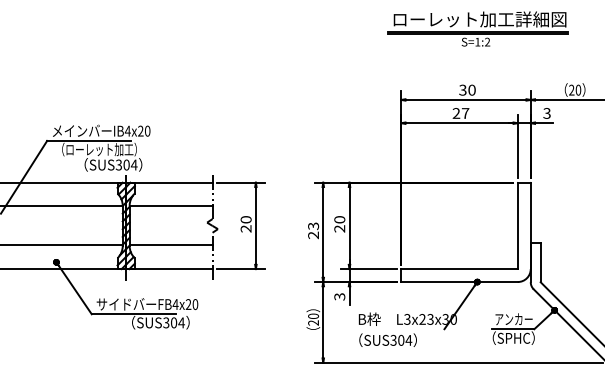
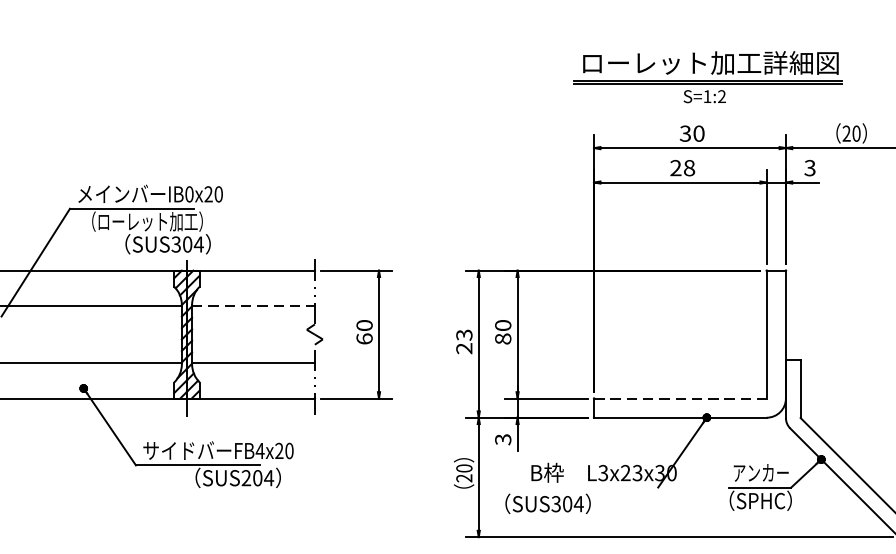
part: (477, 28) -> (707, 76), moved
text: (465, 113) -> (689, 168), 27 -> 28
text: (127, 130) -> (188, 193), IB4x20 -> IB0x20
line: (171, 206) -> (254, 305), solid -> dashed
text: (245, 228) -> (363, 338), 20 -> 60
text: (339, 228) -> (502, 338), 20 -> 80
line: (460, 269) -> (681, 399), solid -> dashed
text: (166, 323) -> (246, 479), SUS304 -> SUS204
text: (387, 339) -> (547, 502), moved

